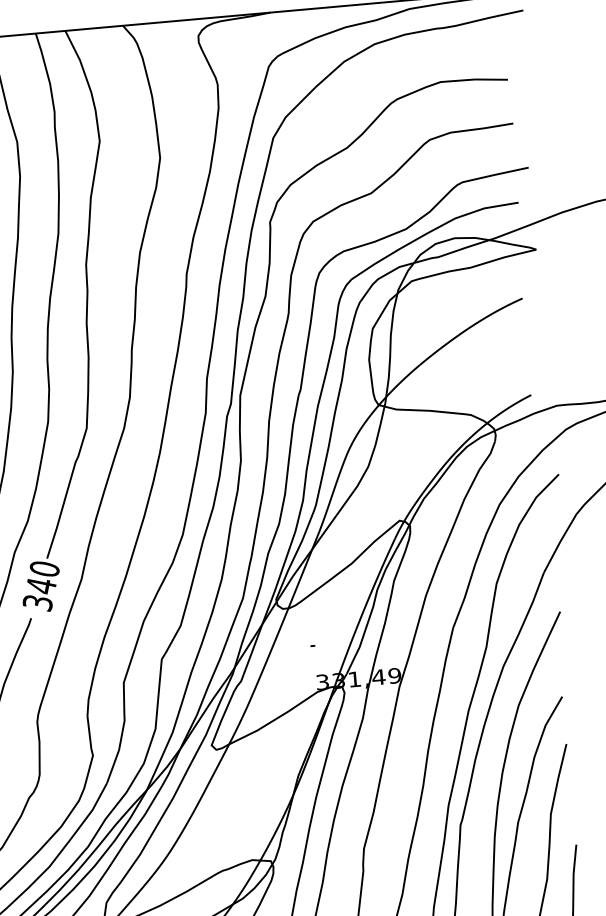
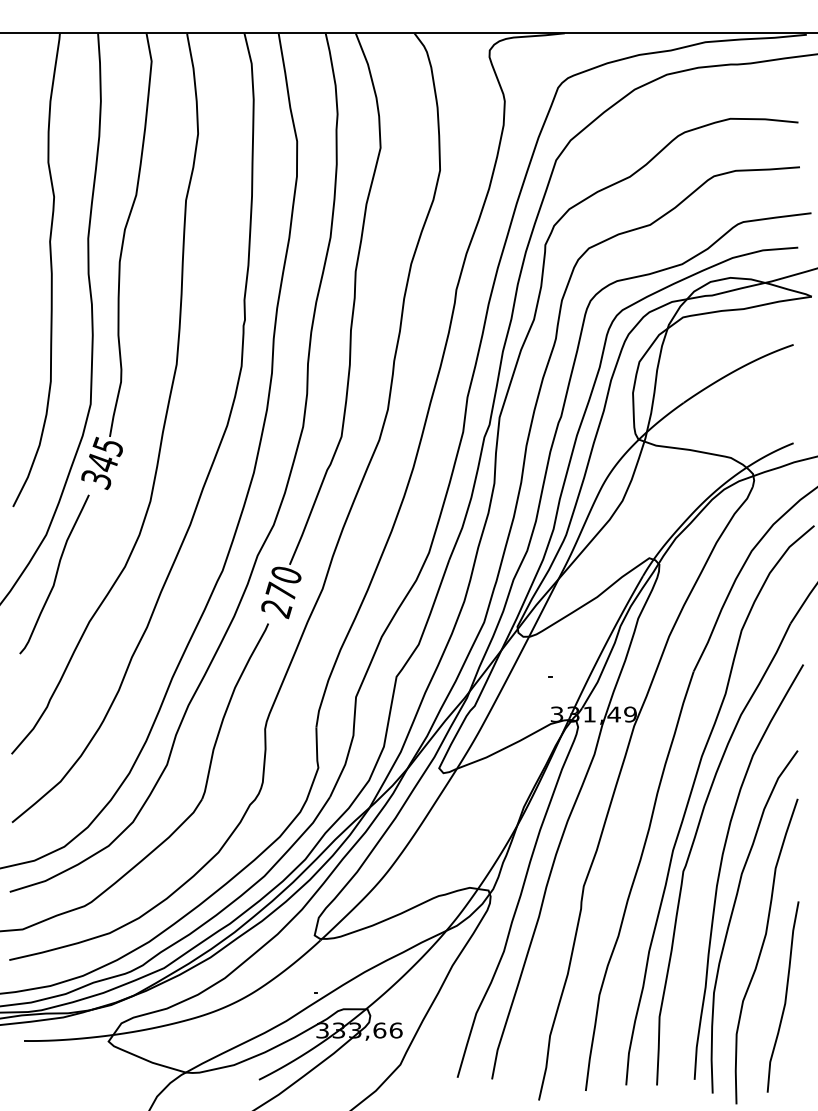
text: (39, 594) -> (278, 600), 340 -> 270

